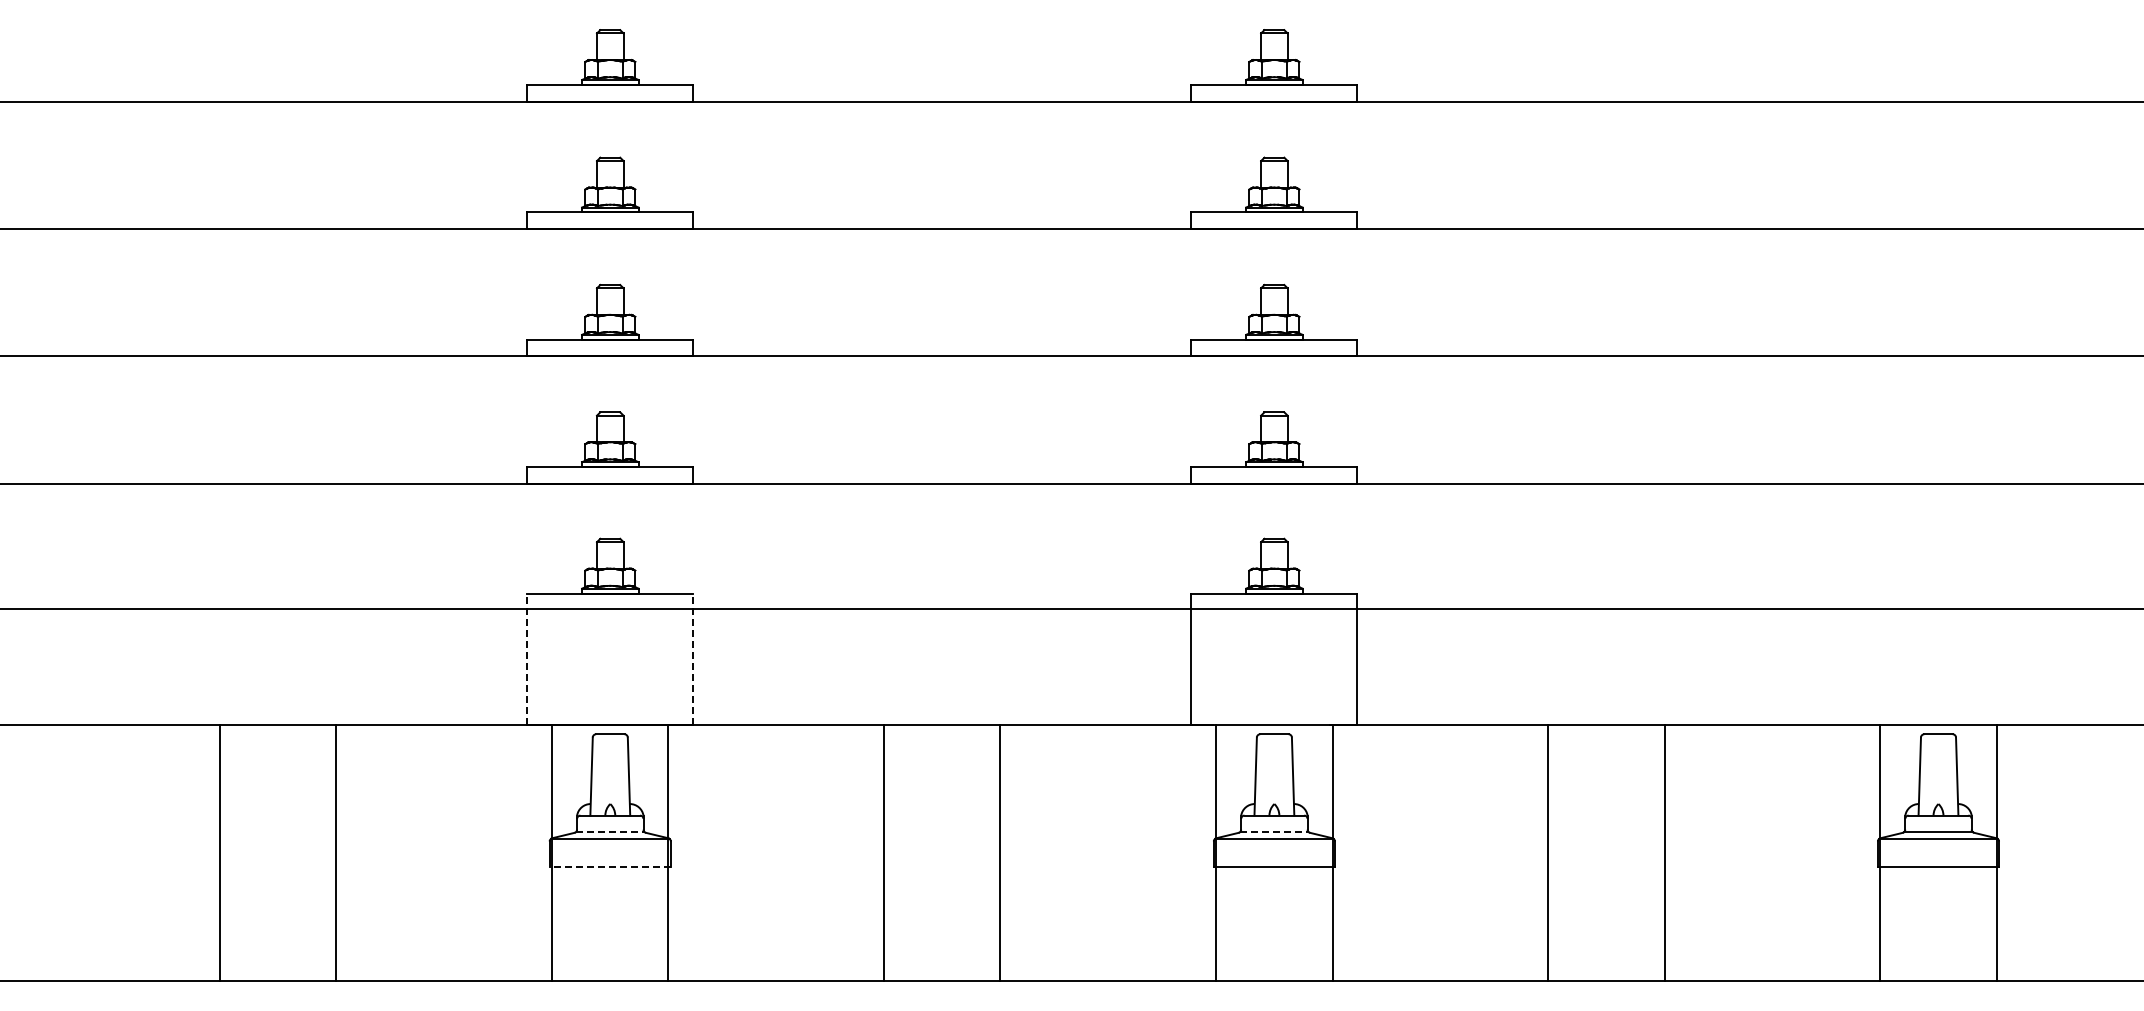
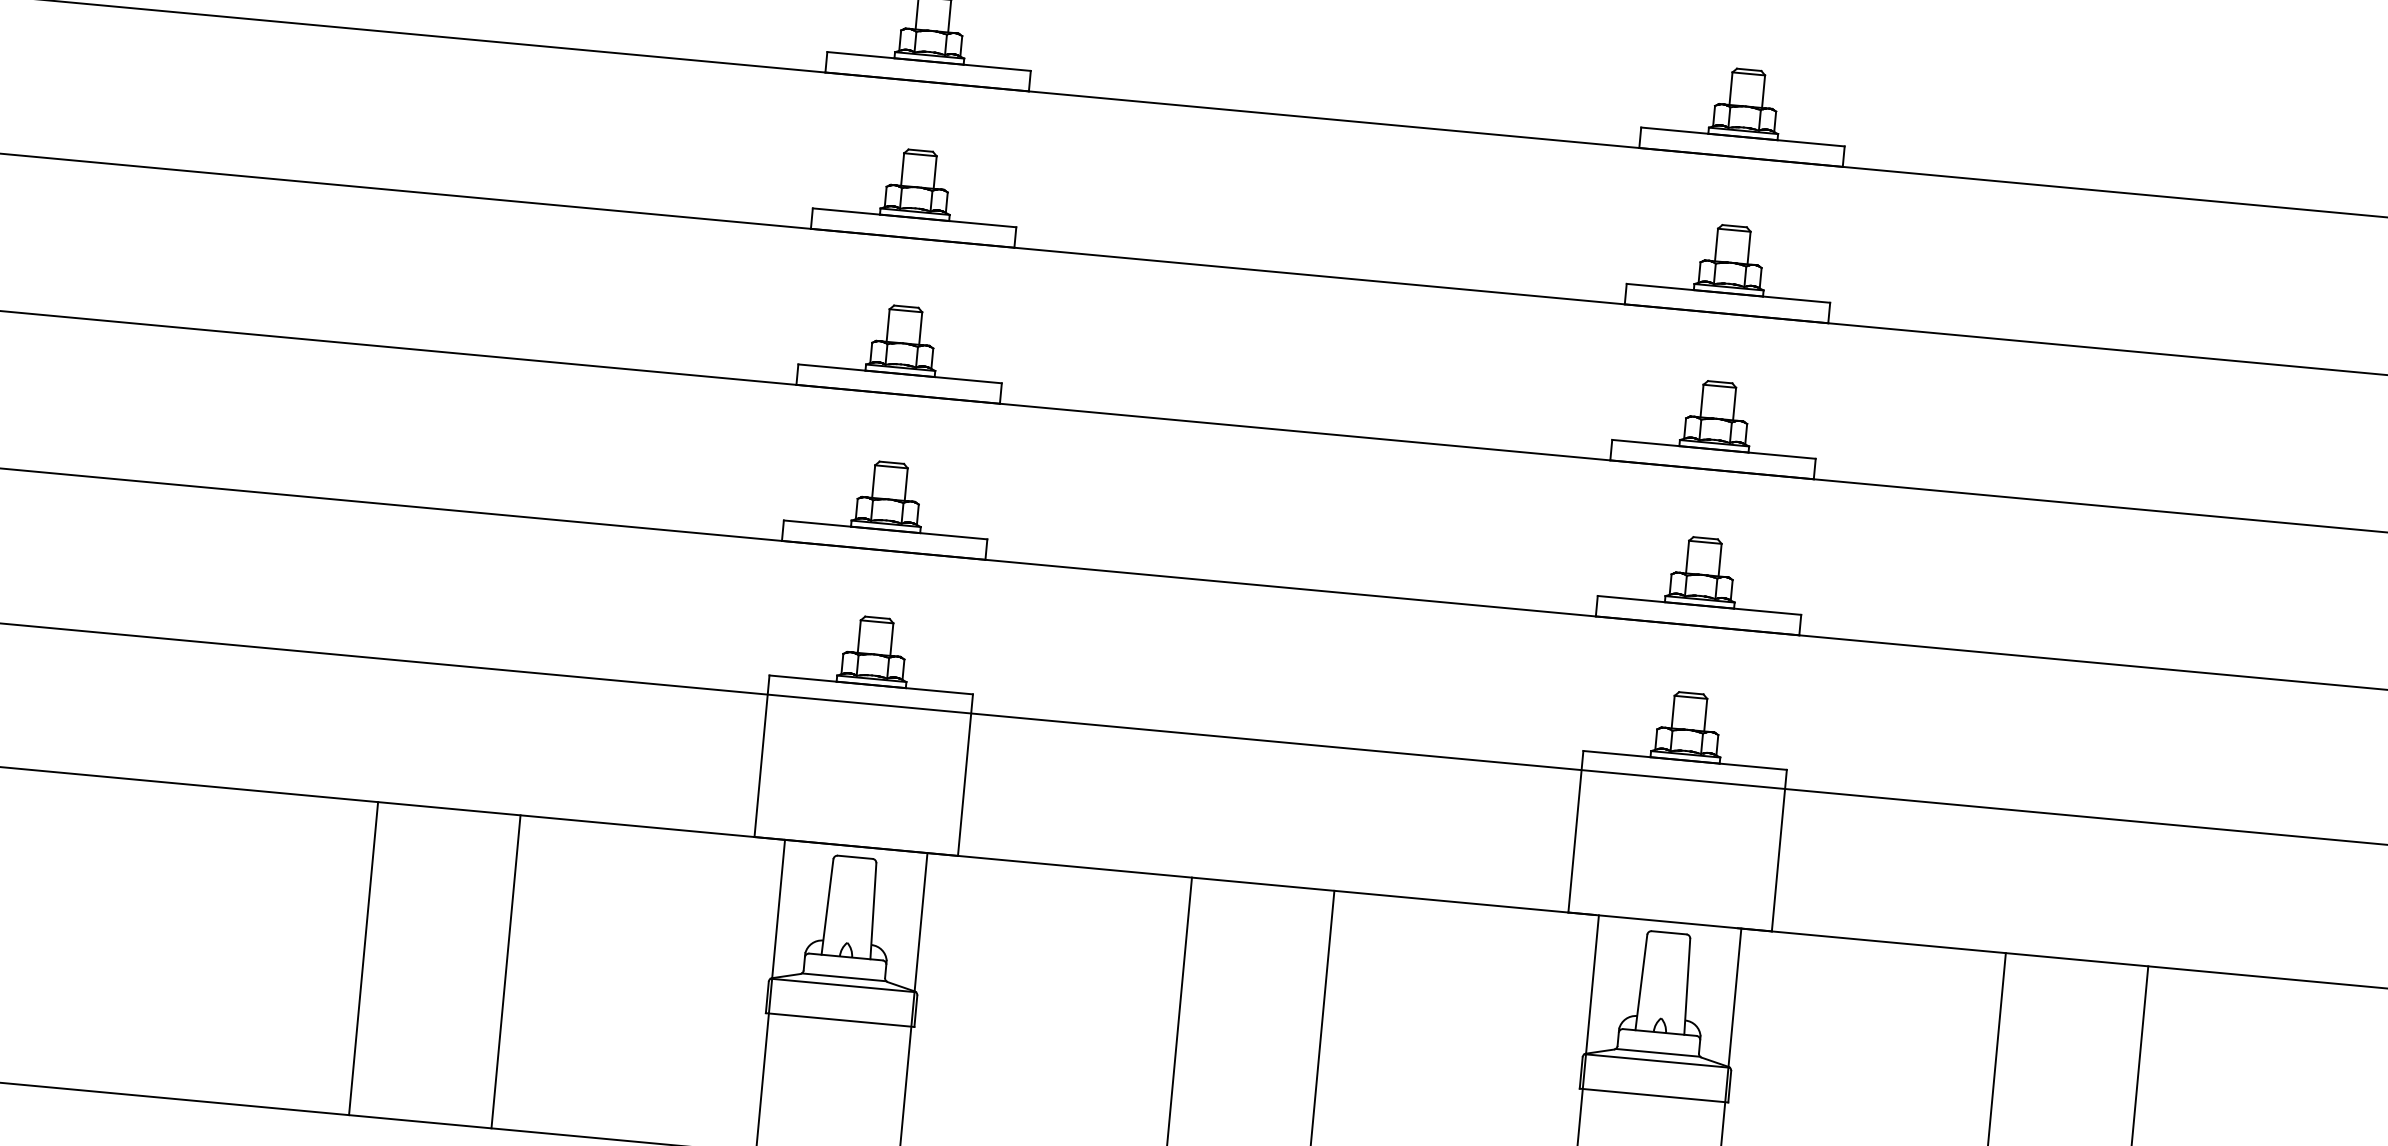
line: (527, 659) -> (762, 756), dashed -> solid
line: (693, 659) -> (965, 775), dashed -> solid
line: (610, 832) -> (844, 977), dashed -> solid
line: (1274, 832) -> (1658, 1053), dashed -> solid
line: (610, 867) -> (840, 1020), dashed -> solid

